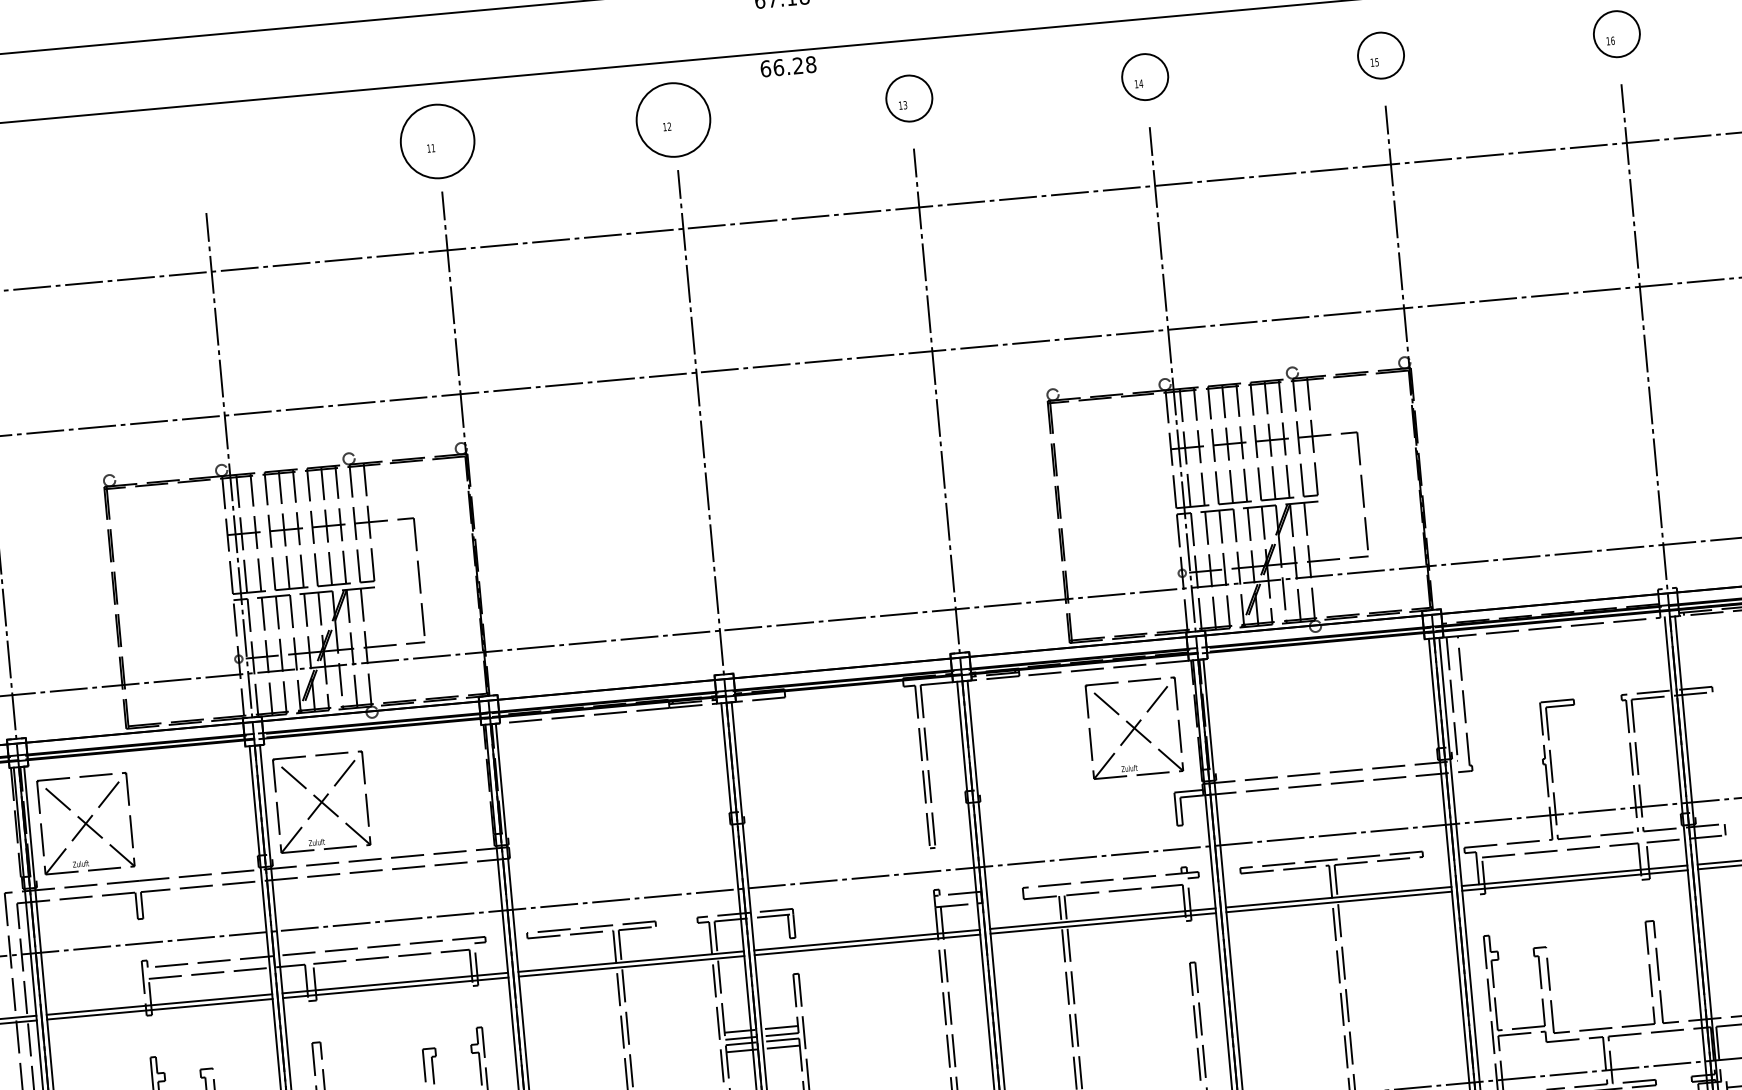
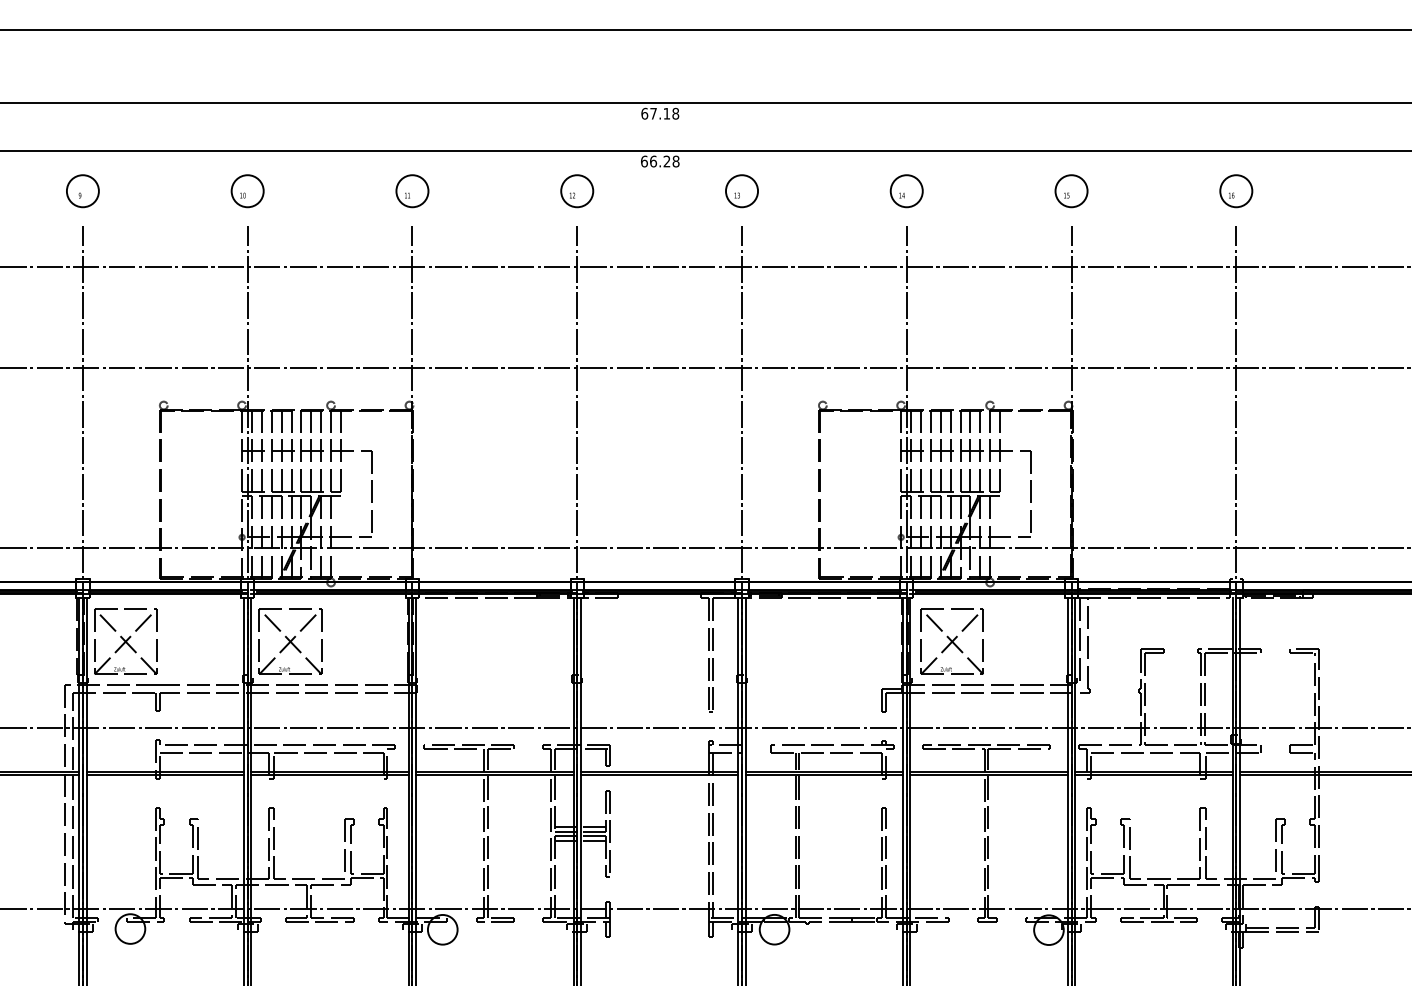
circle: (673, 120) -> (577, 191), size x0.62
circle: (437, 141) -> (412, 191), size x0.62
part: (201, 163) -> (247, 191), added
part: (1133, 728) -> (951, 641), moved

